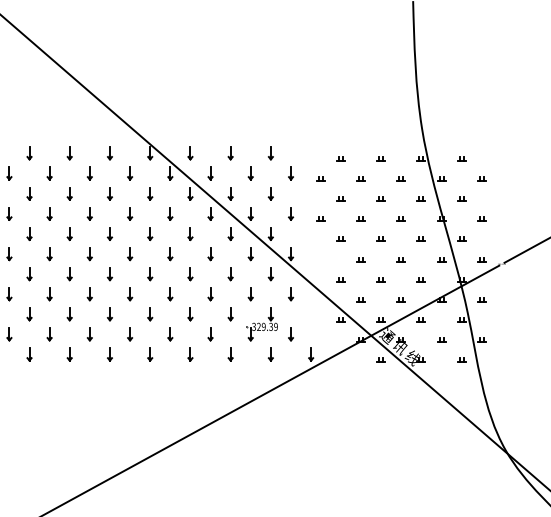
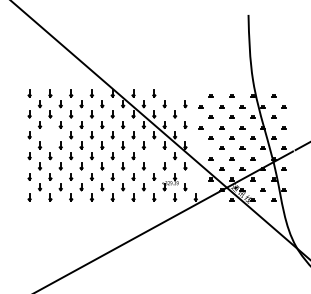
part: (271, 153) -> (175, 93), removed
part: (29, 234) -> (50, 135), removed
part: (231, 275) -> (154, 156), removed

